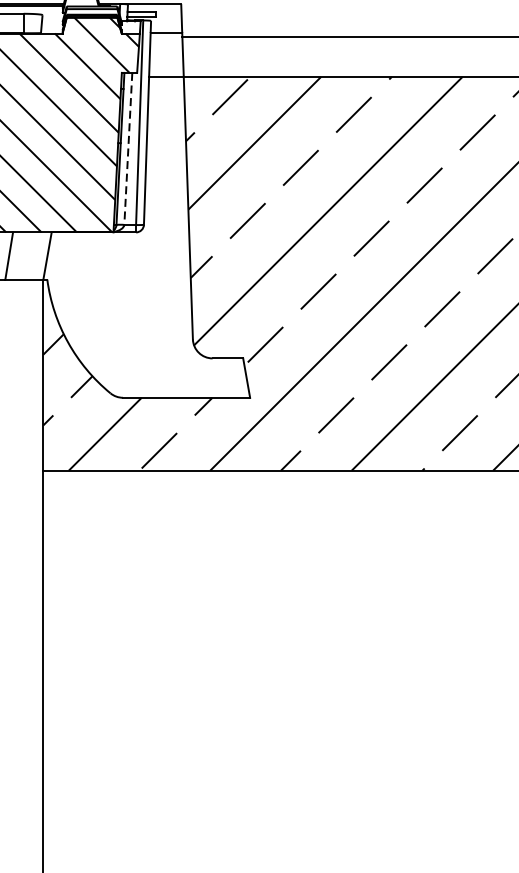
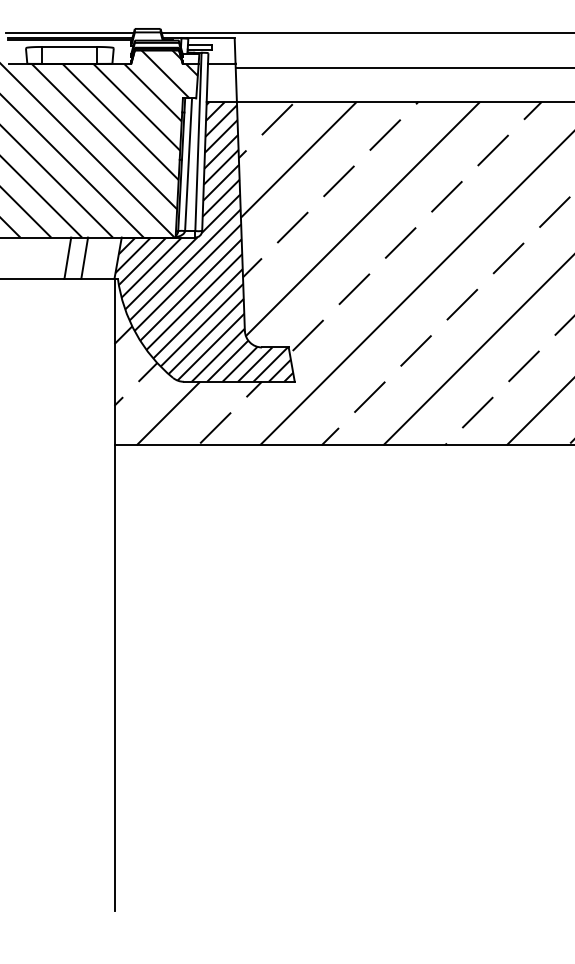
line: (128, 149) -> (188, 165), dashed -> solid
hatch: (146, 236) -> (204, 241), added

